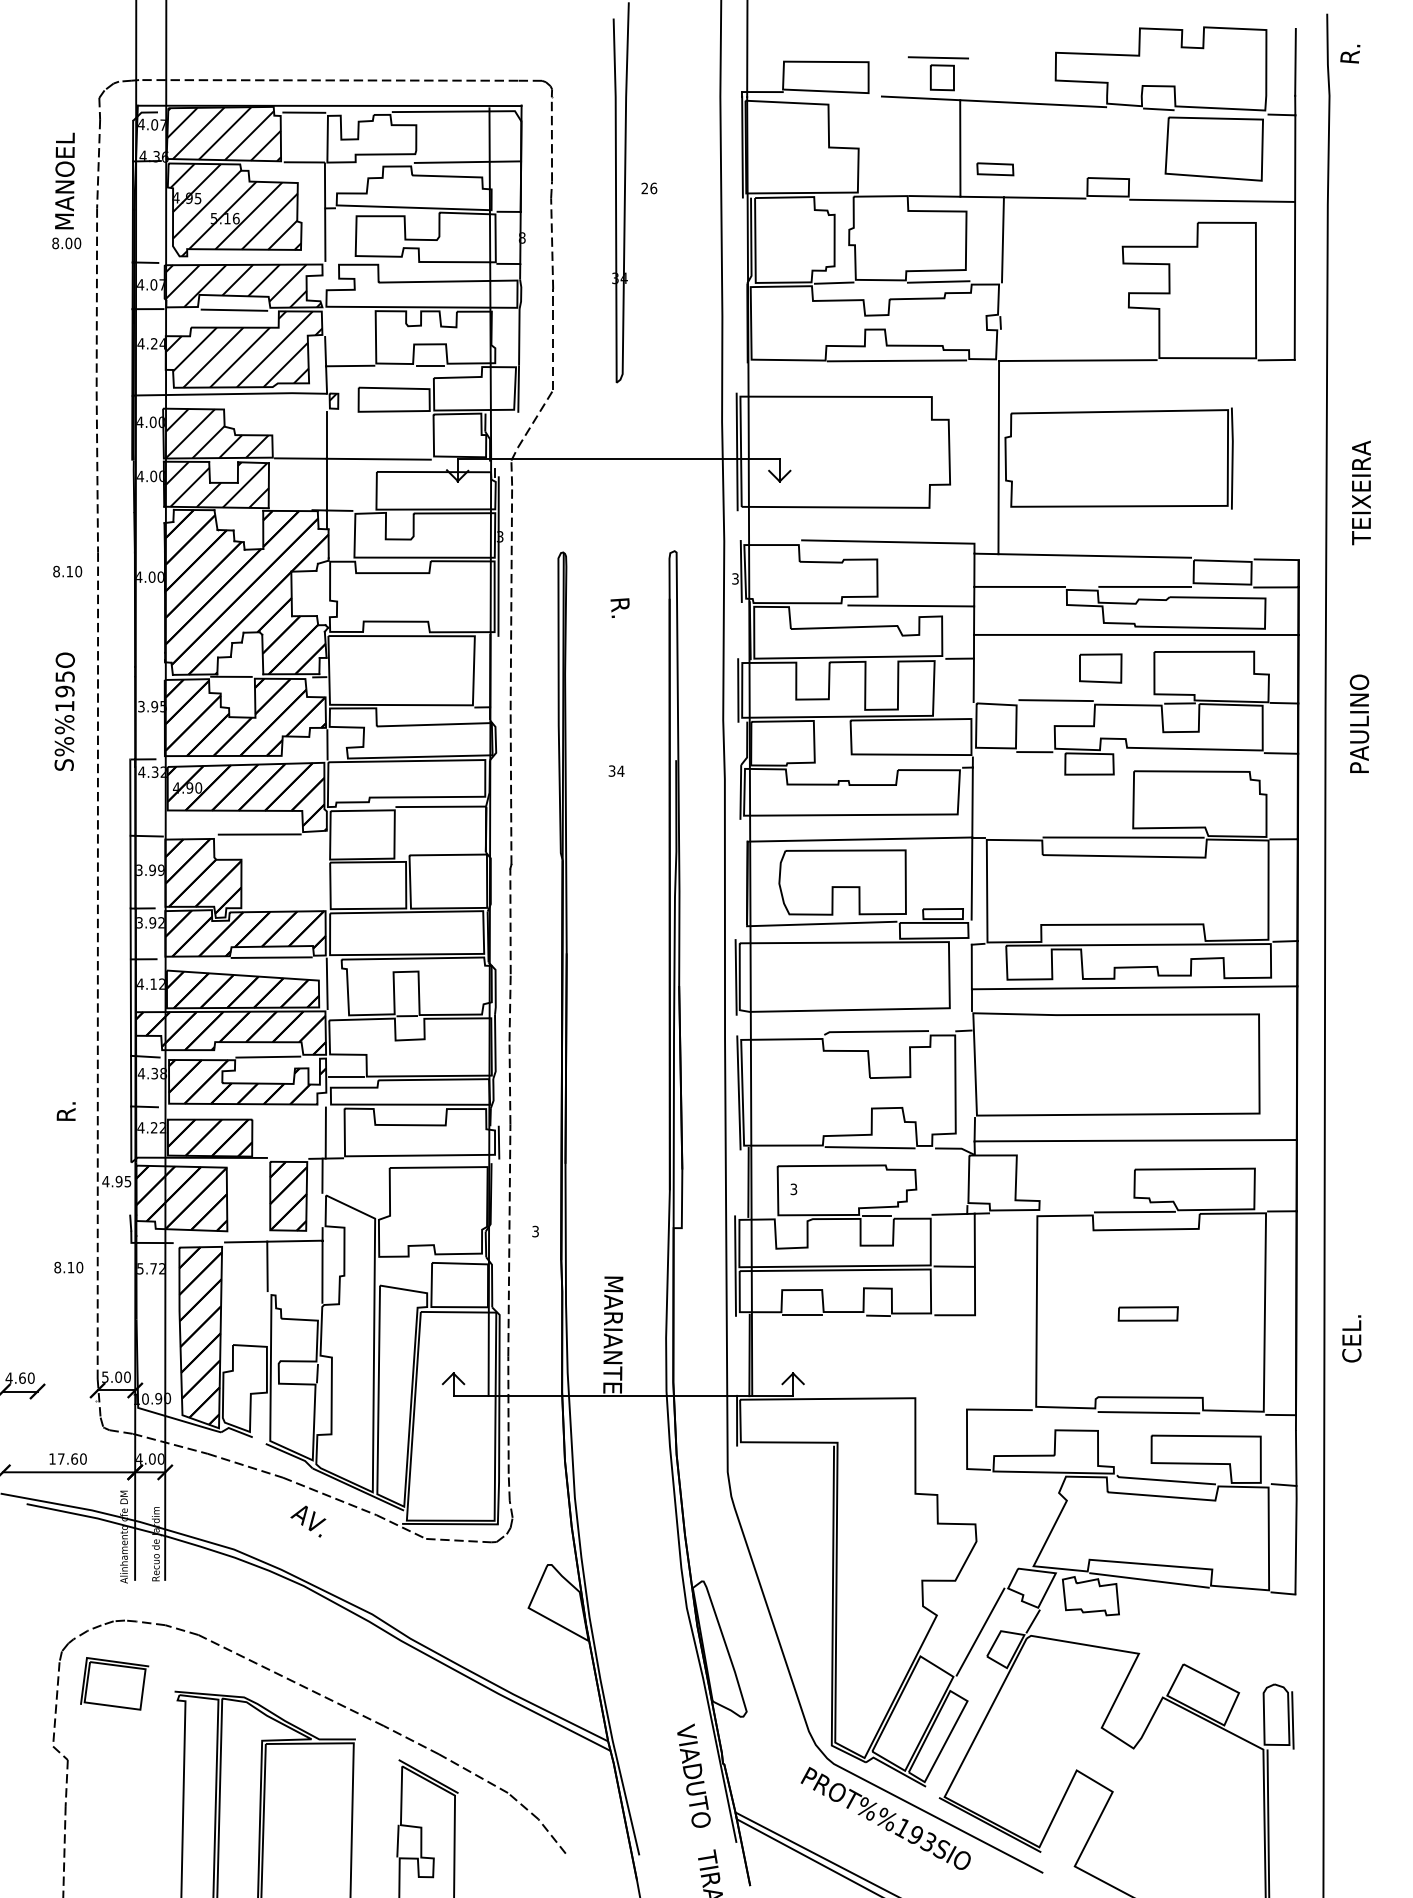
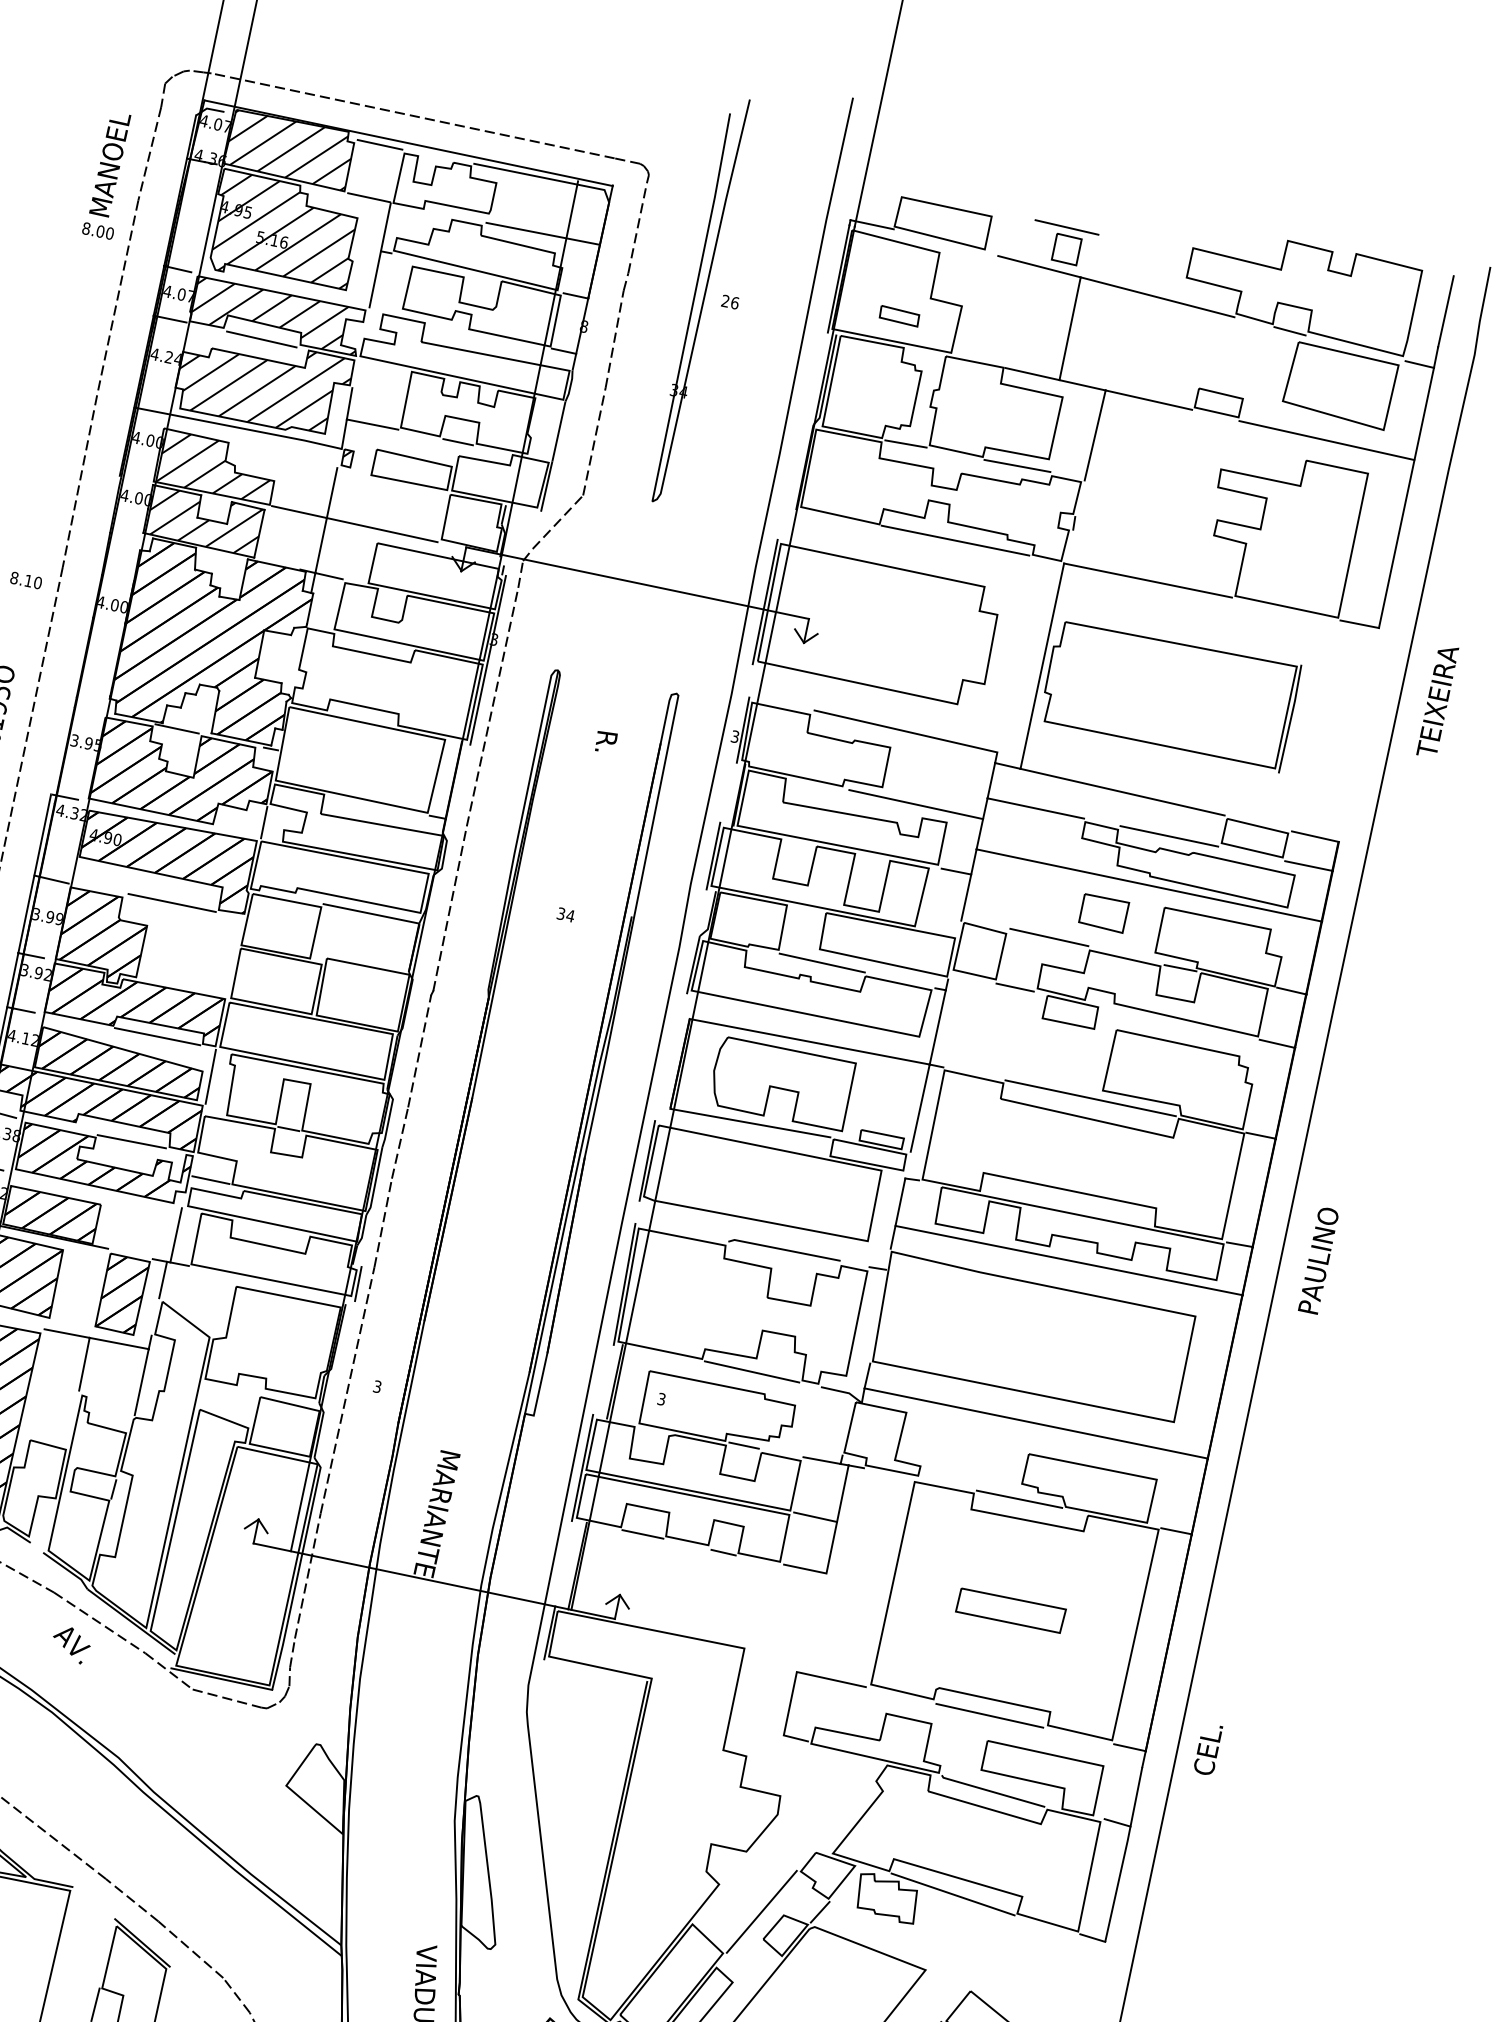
part: (995, 169) -> (899, 316), moved
text: (1361, 492) -> (1437, 700), moved
text: (1359, 723) -> (1318, 1260), moved
line: (856, 765) -> (822, 962), added
part: (1148, 1313) -> (1011, 1610), size x1.67
text: (1351, 1338) -> (1207, 1748), moved

